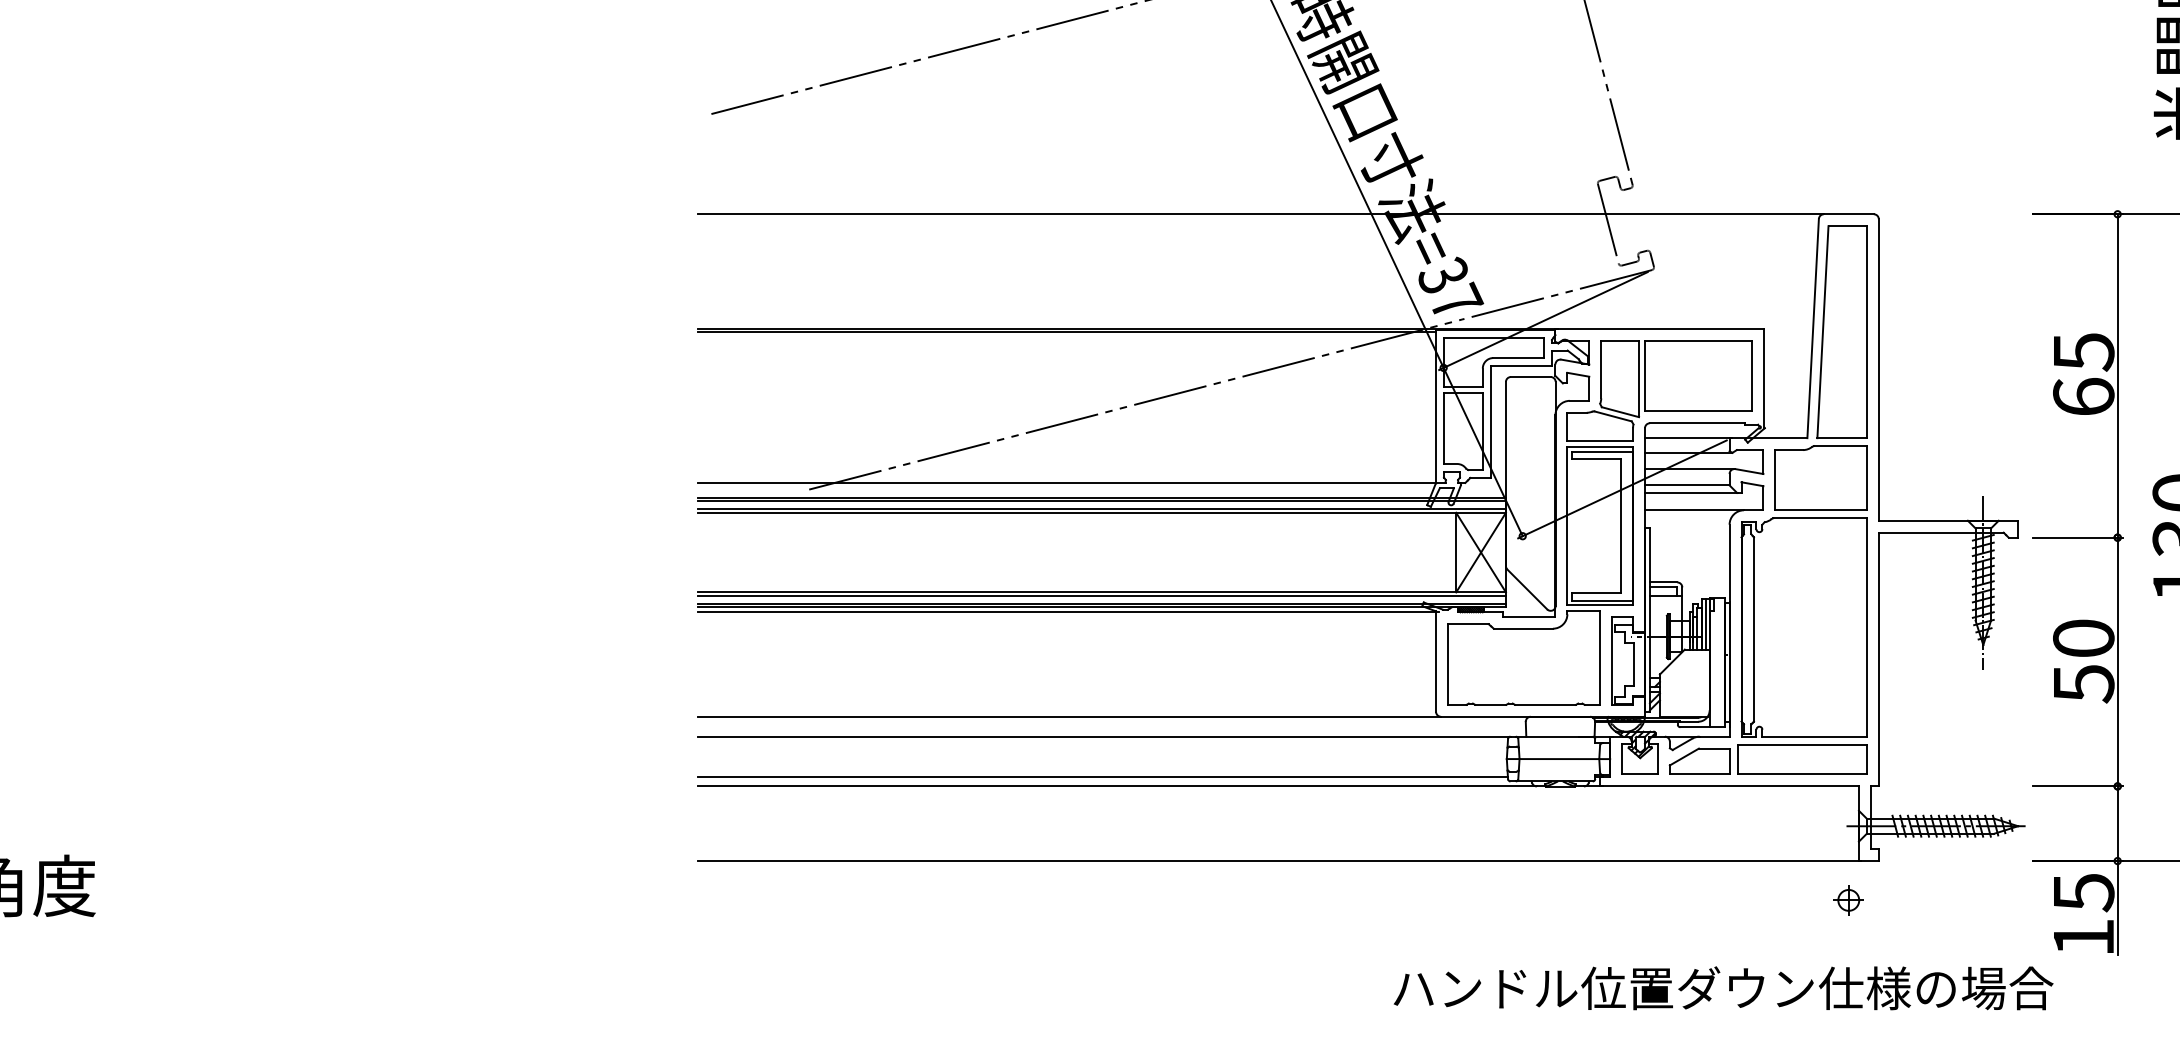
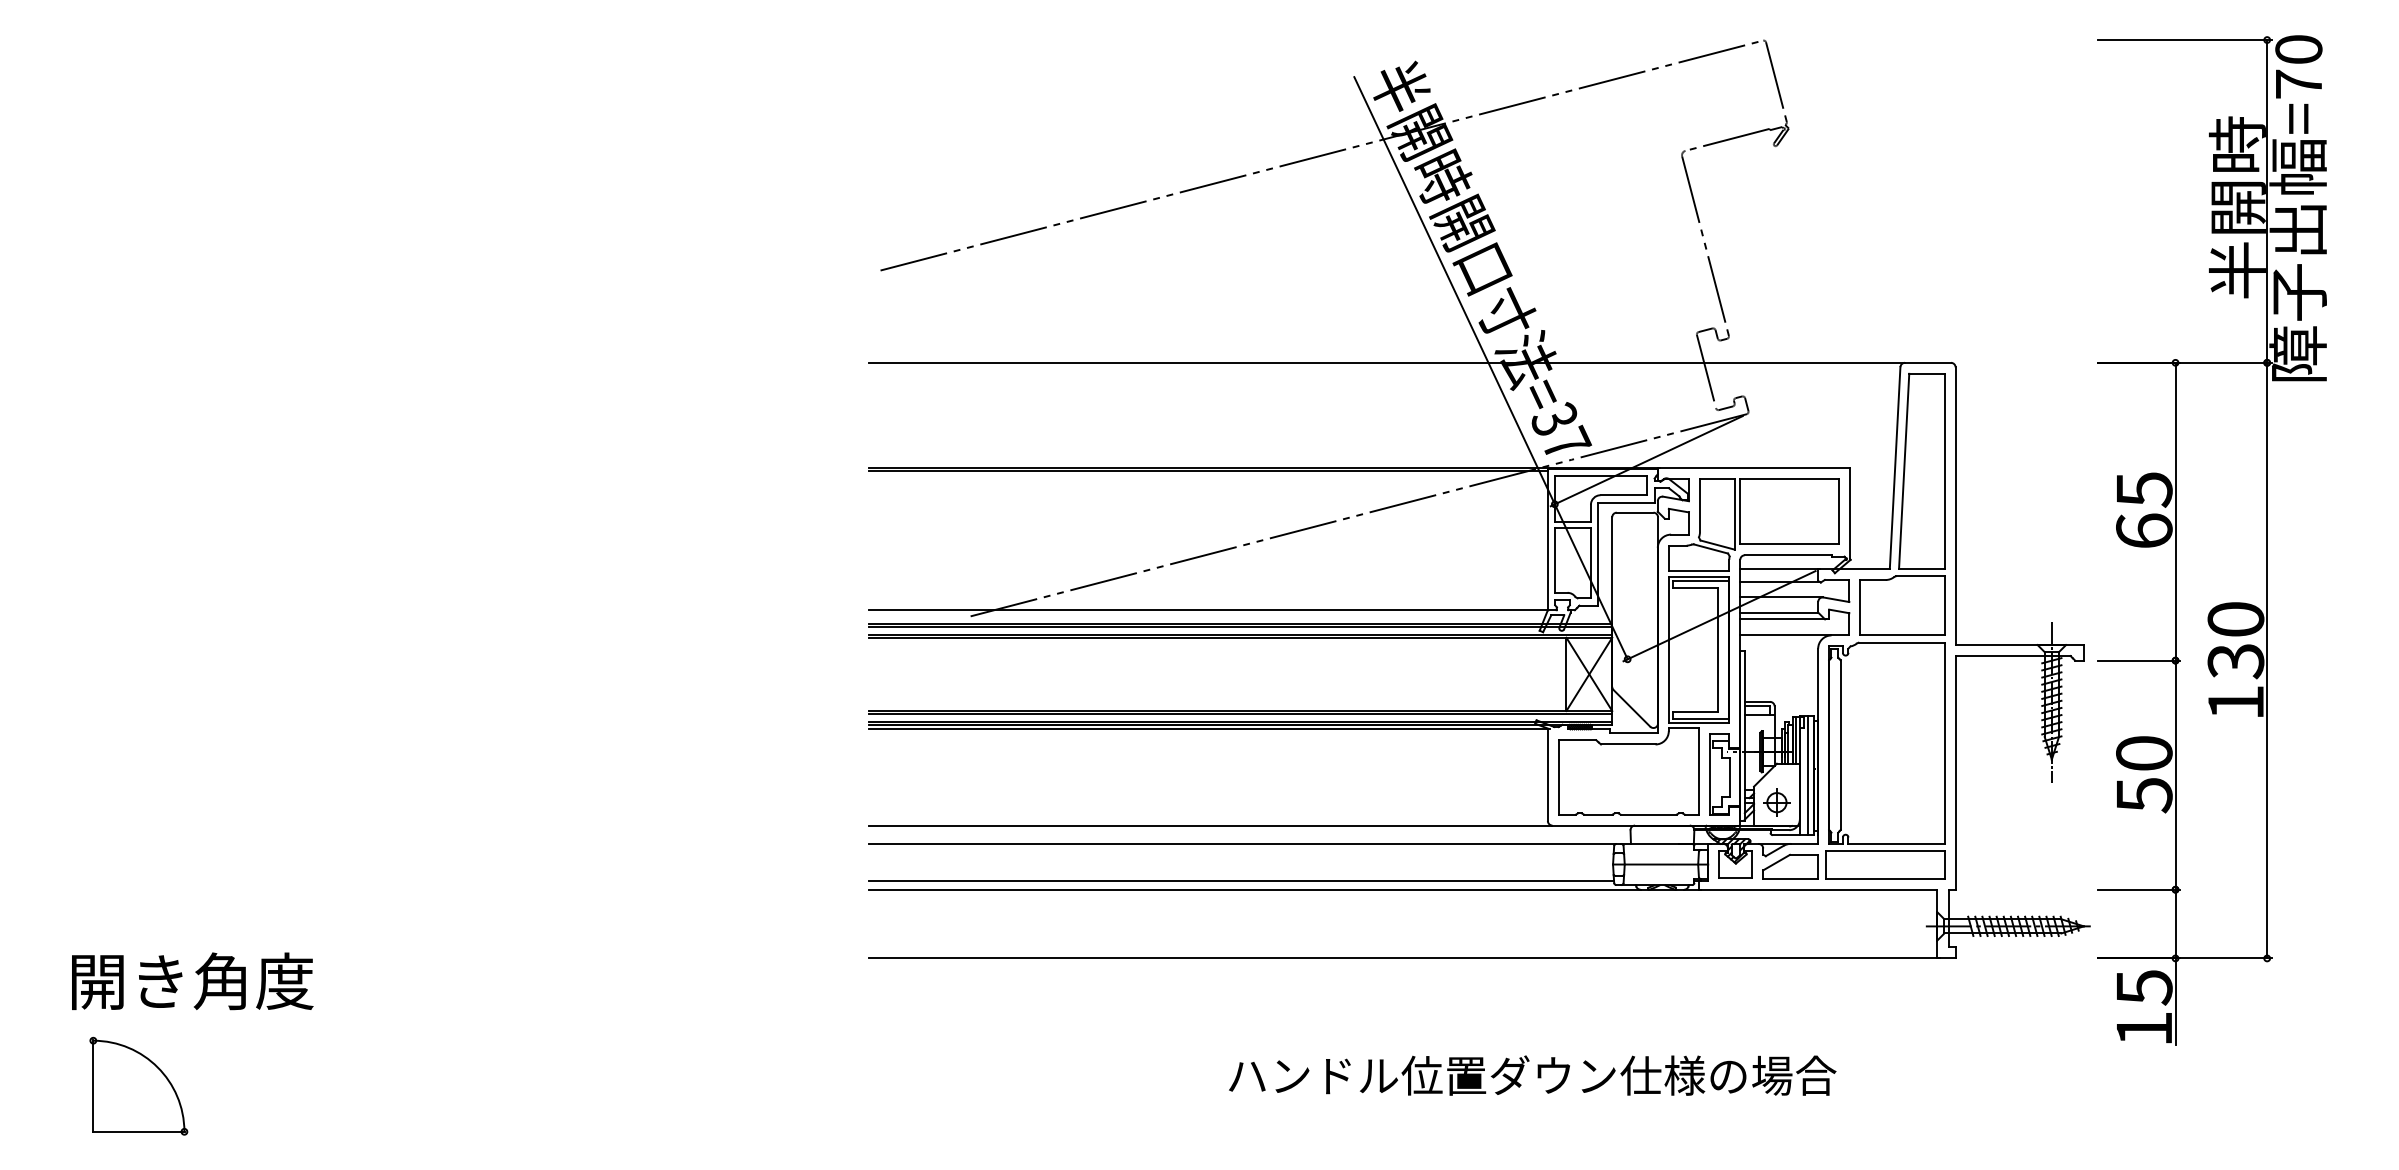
line: (1719, 662) -> (1808, 775), added
part: (1848, 900) -> (1776, 802), moved
text: (1723, 988) -> (1532, 1075), moved

